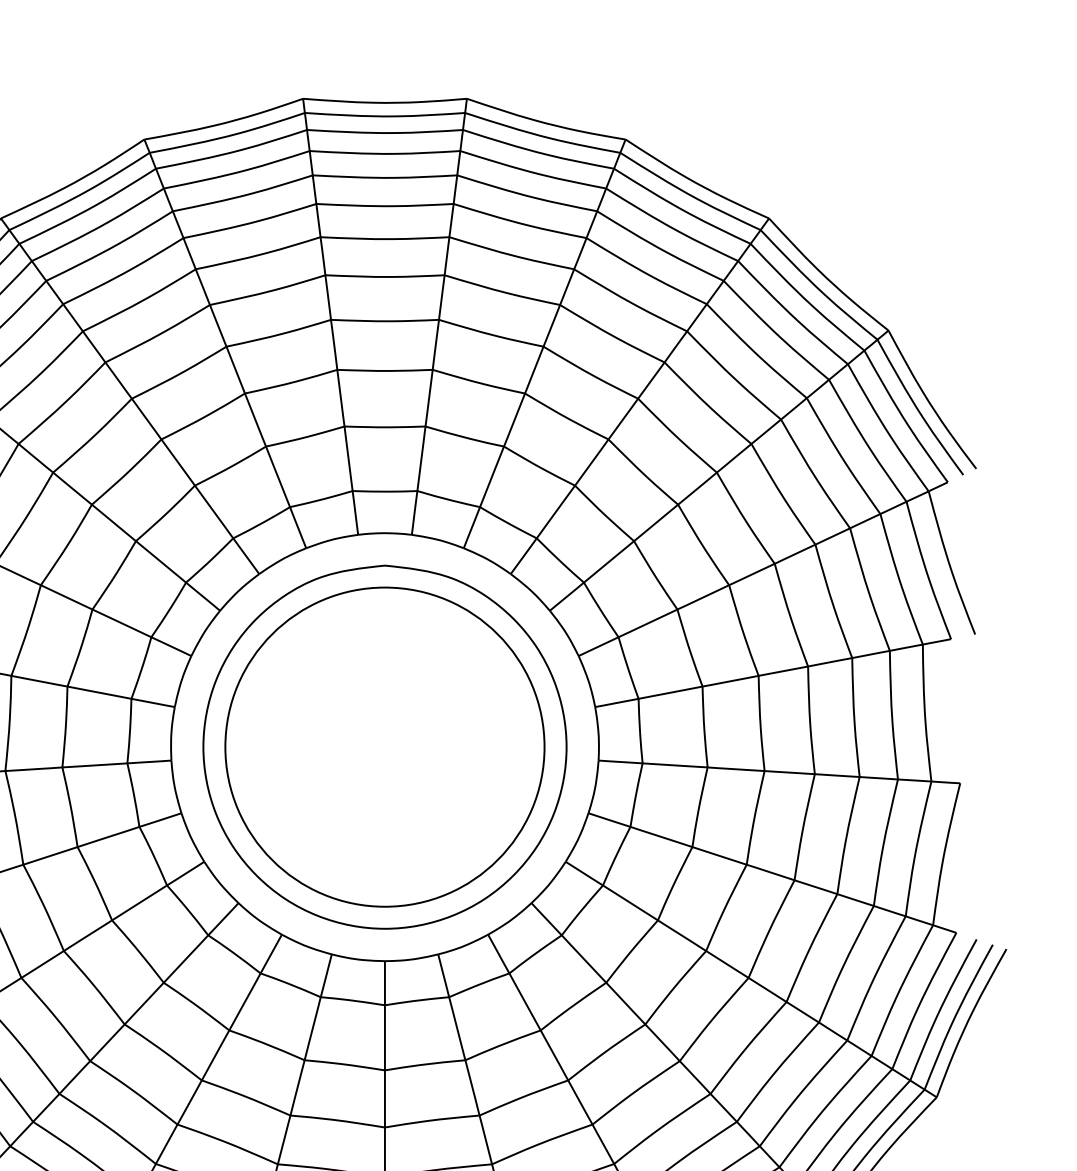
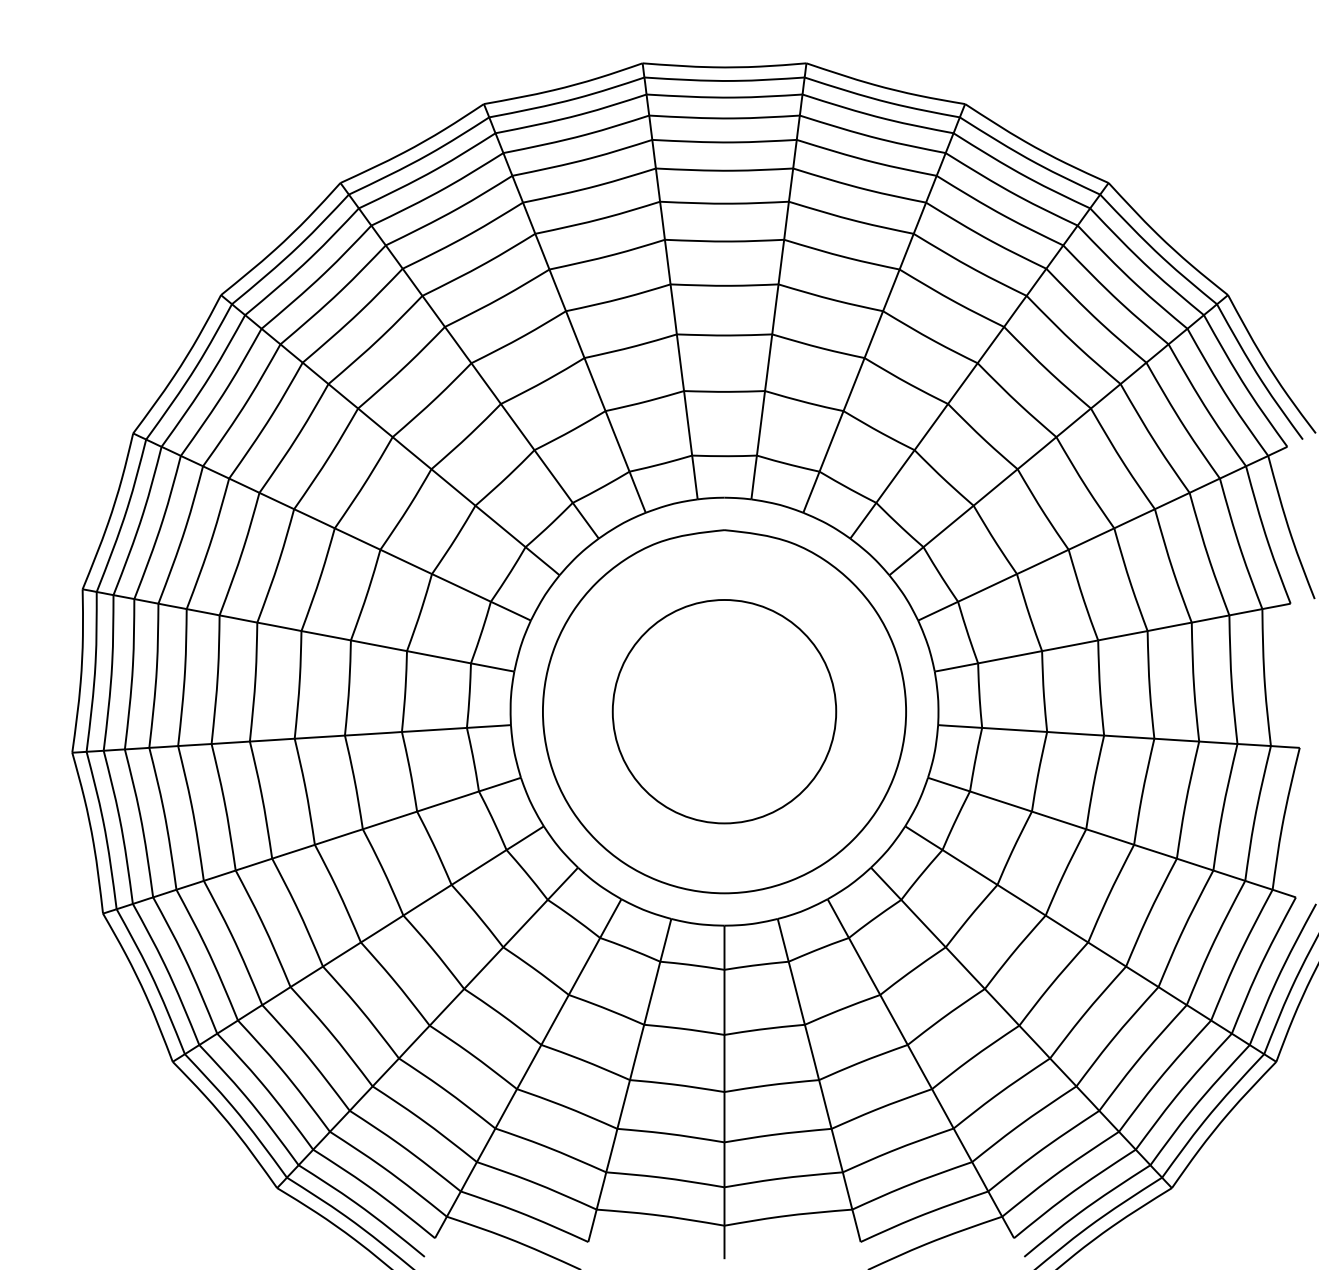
circle: (384, 746) -> (724, 711), size x0.7

